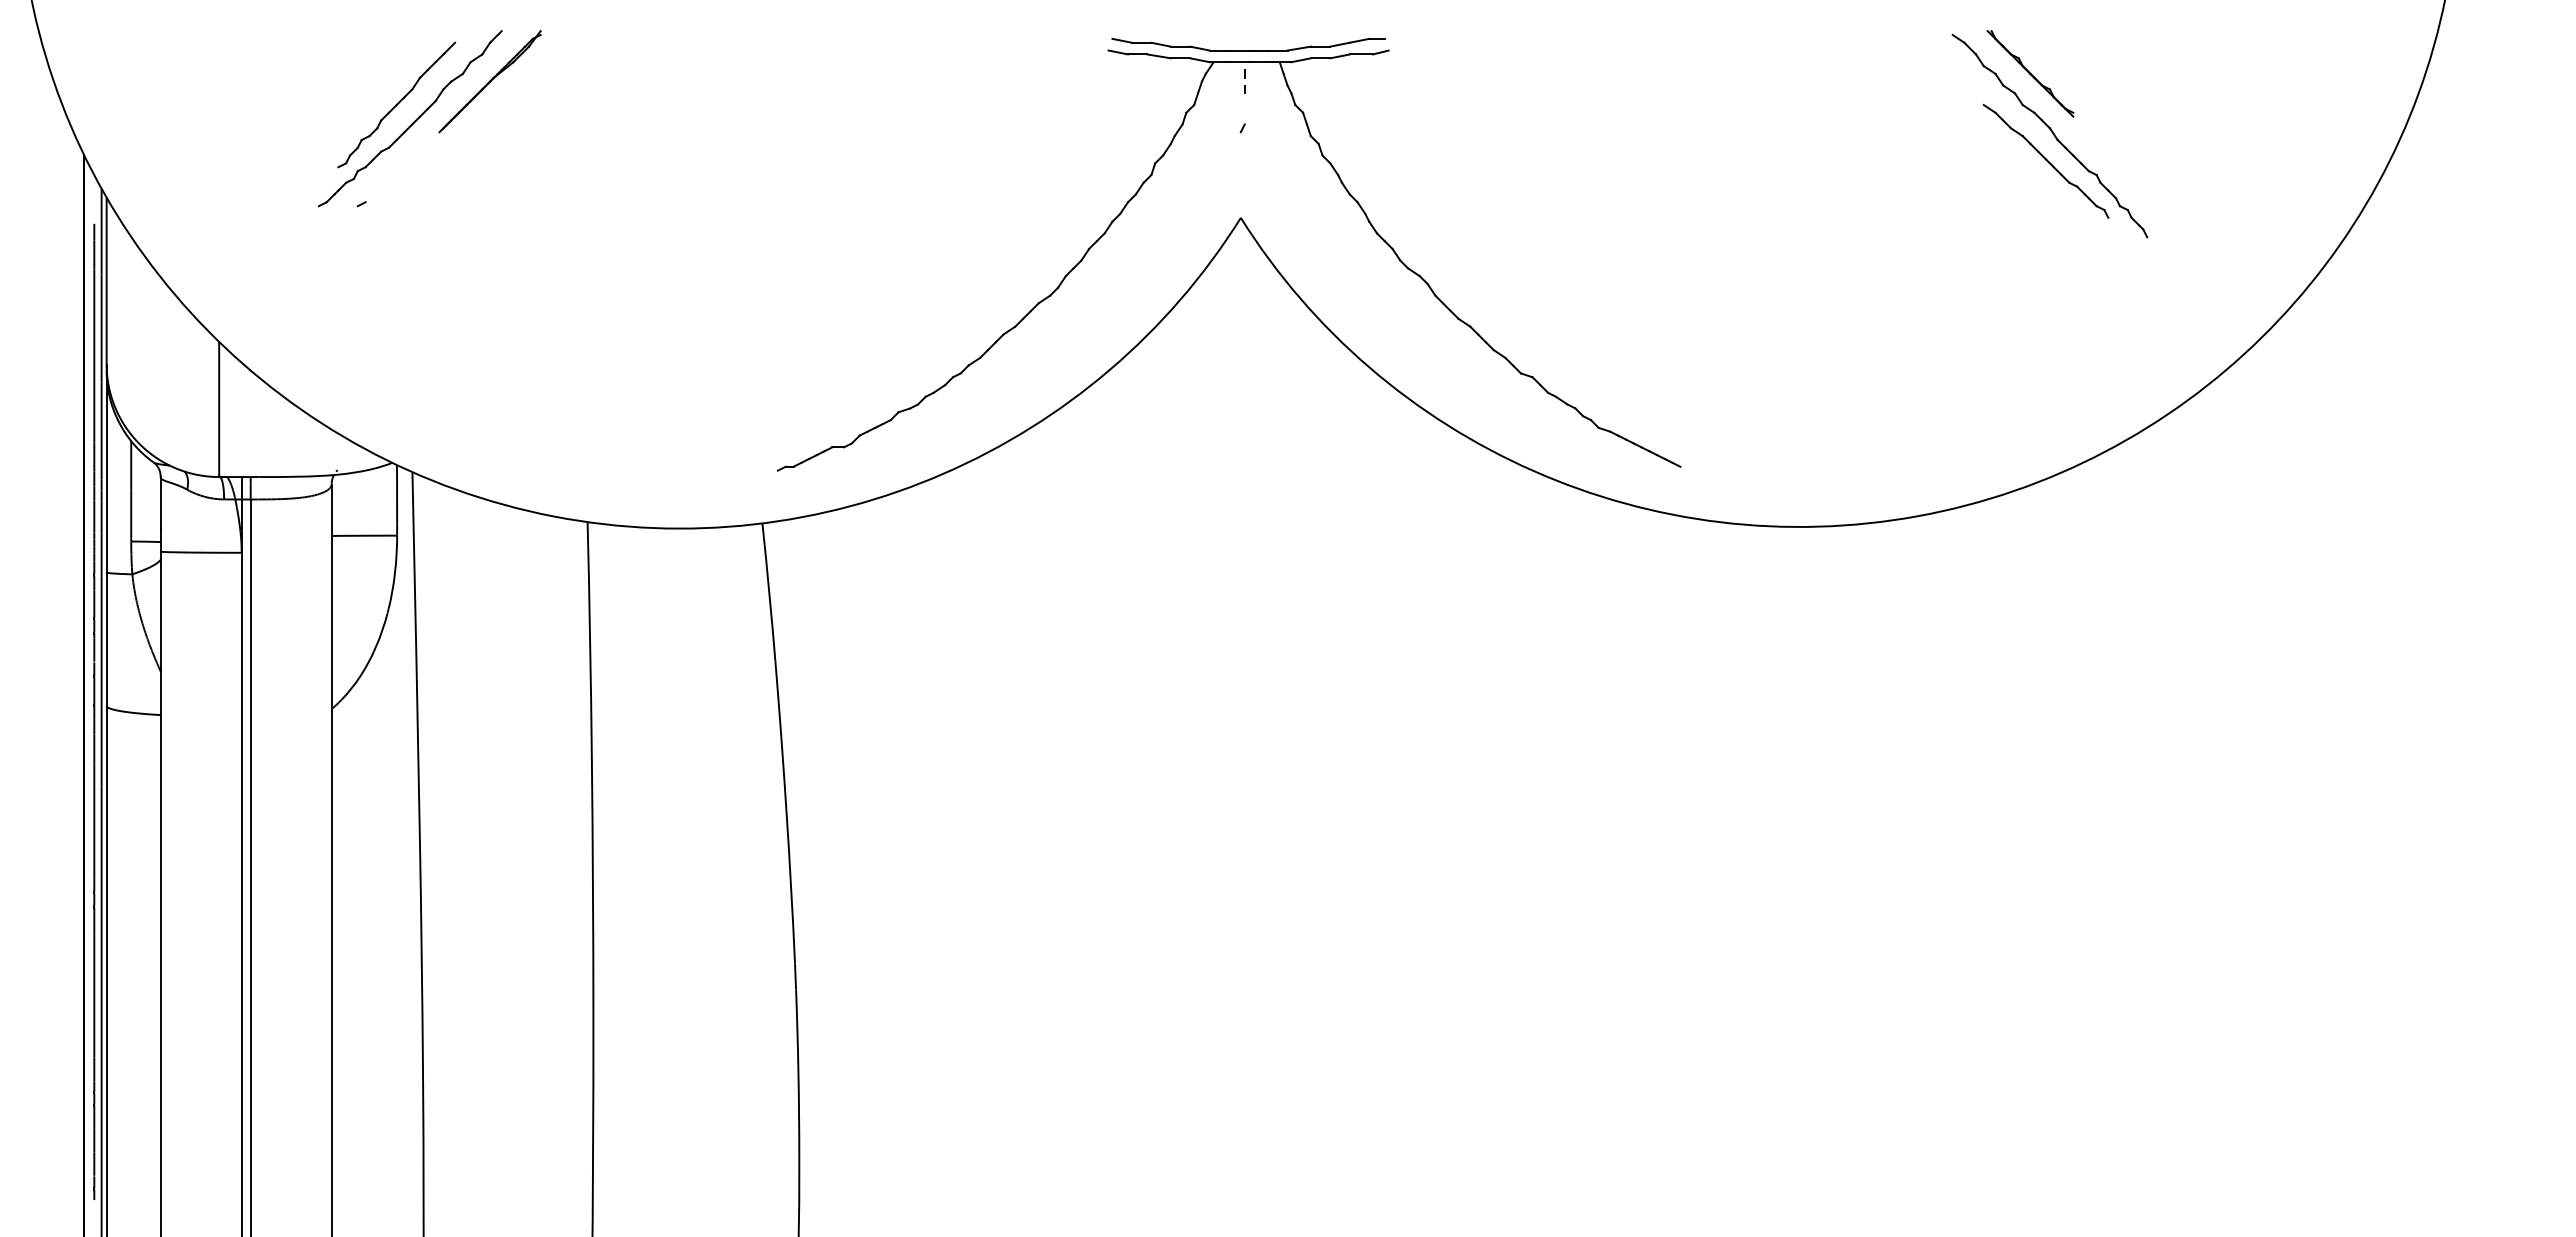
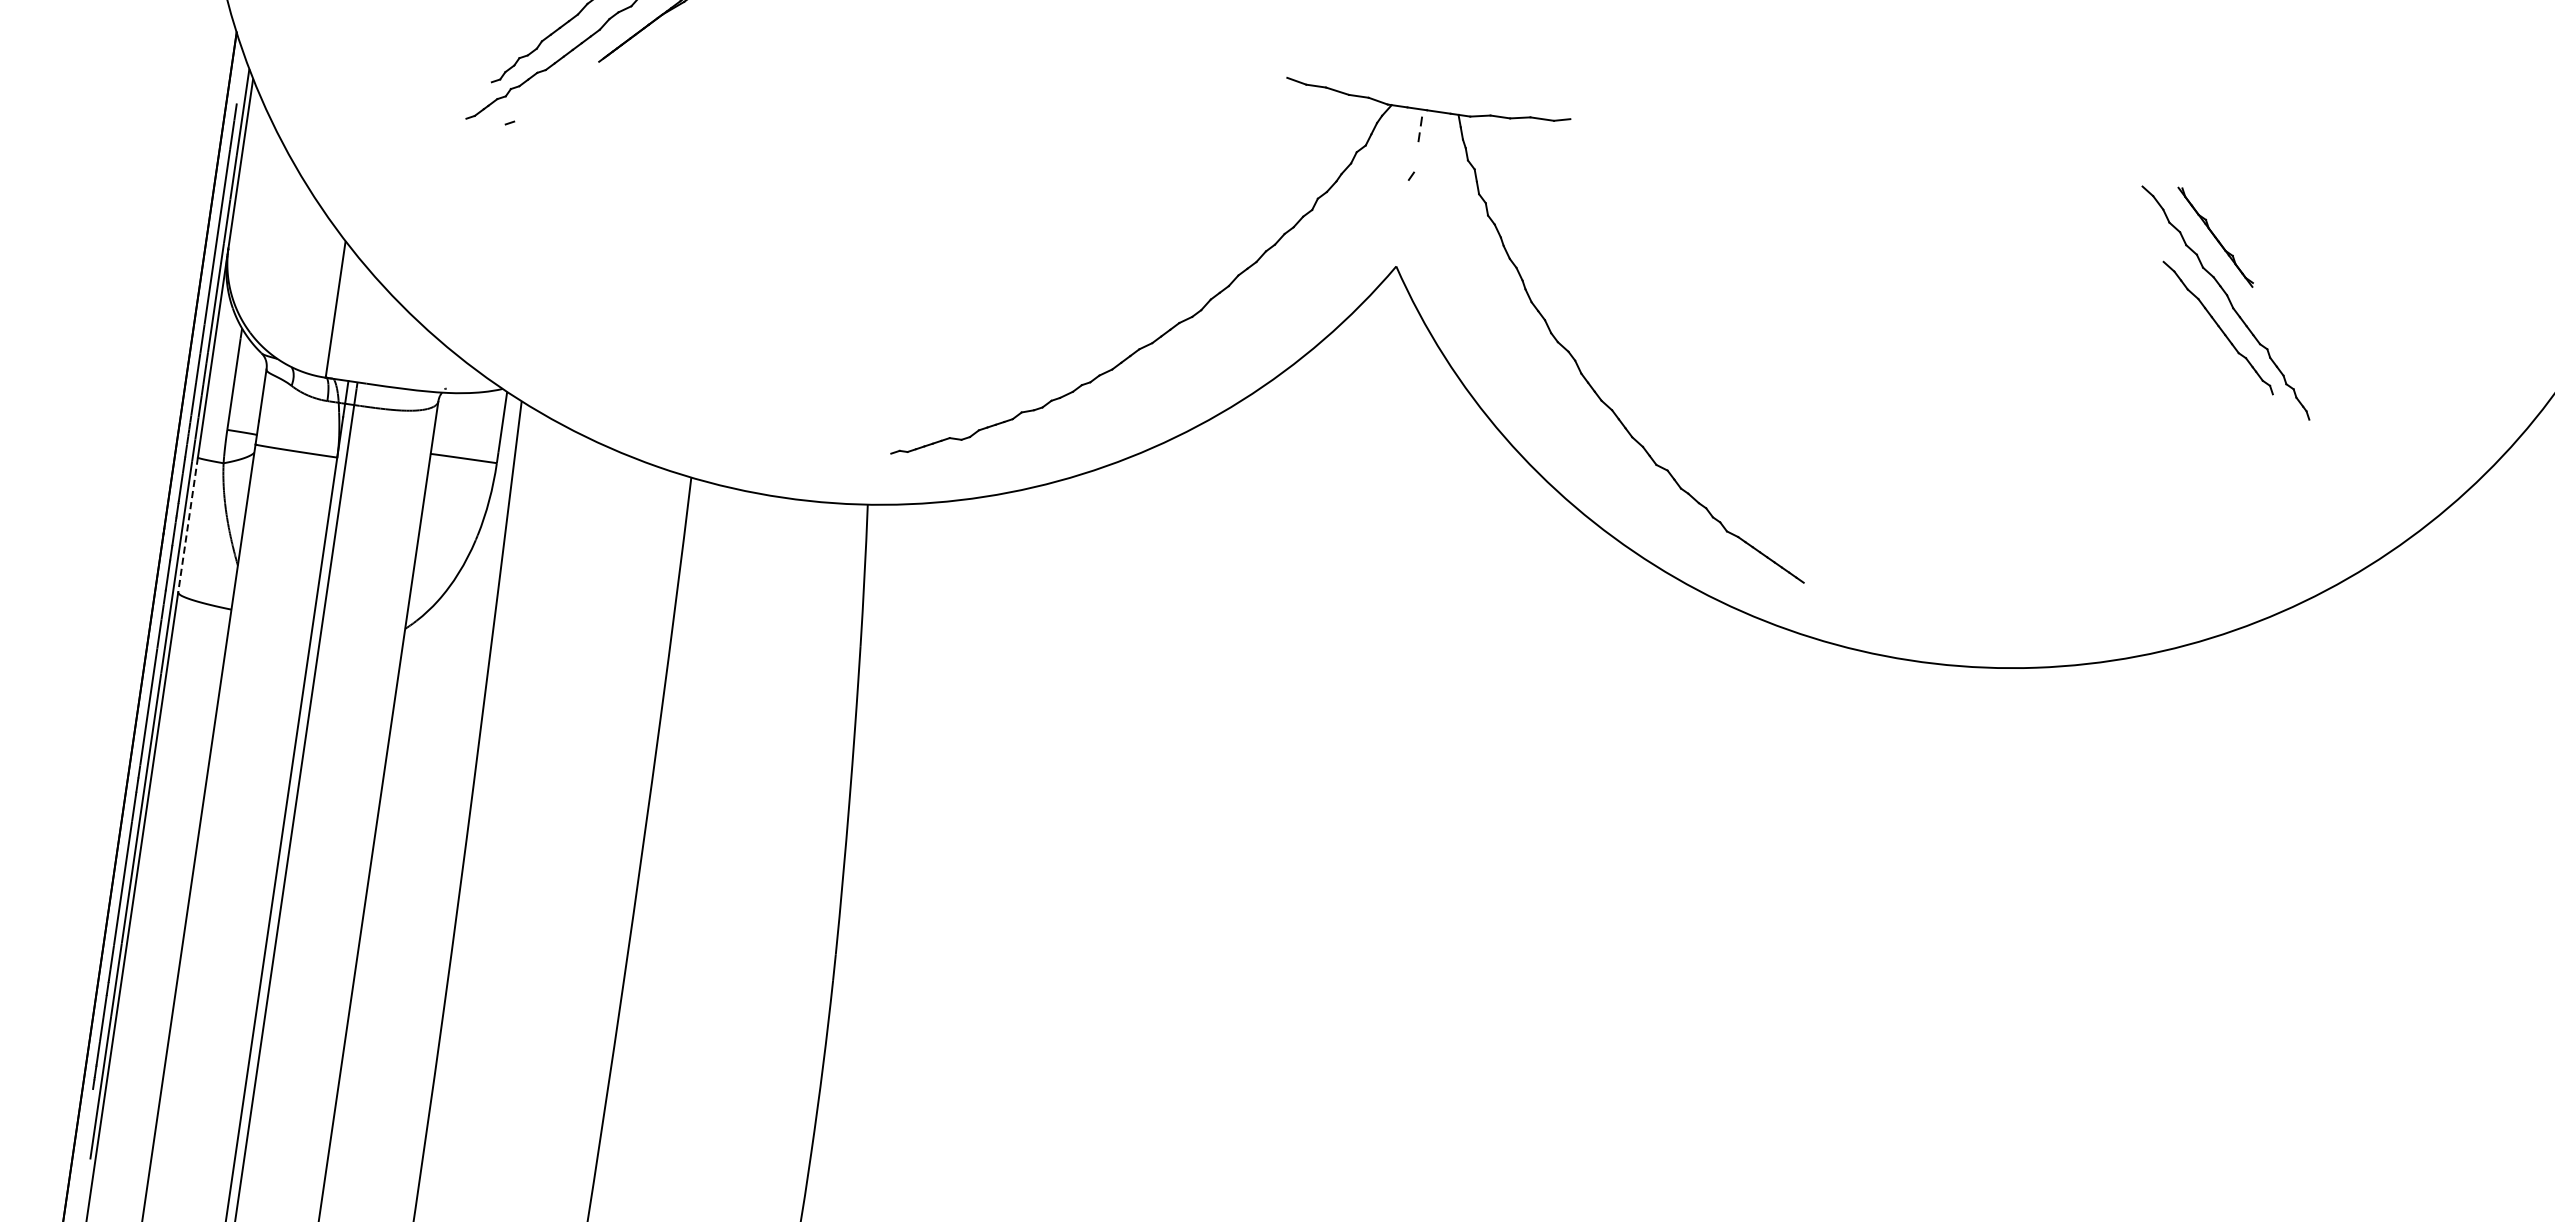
part: (1248, 44) -> (1429, 92), removed
line: (106, 639) -> (187, 525), solid -> dashed

